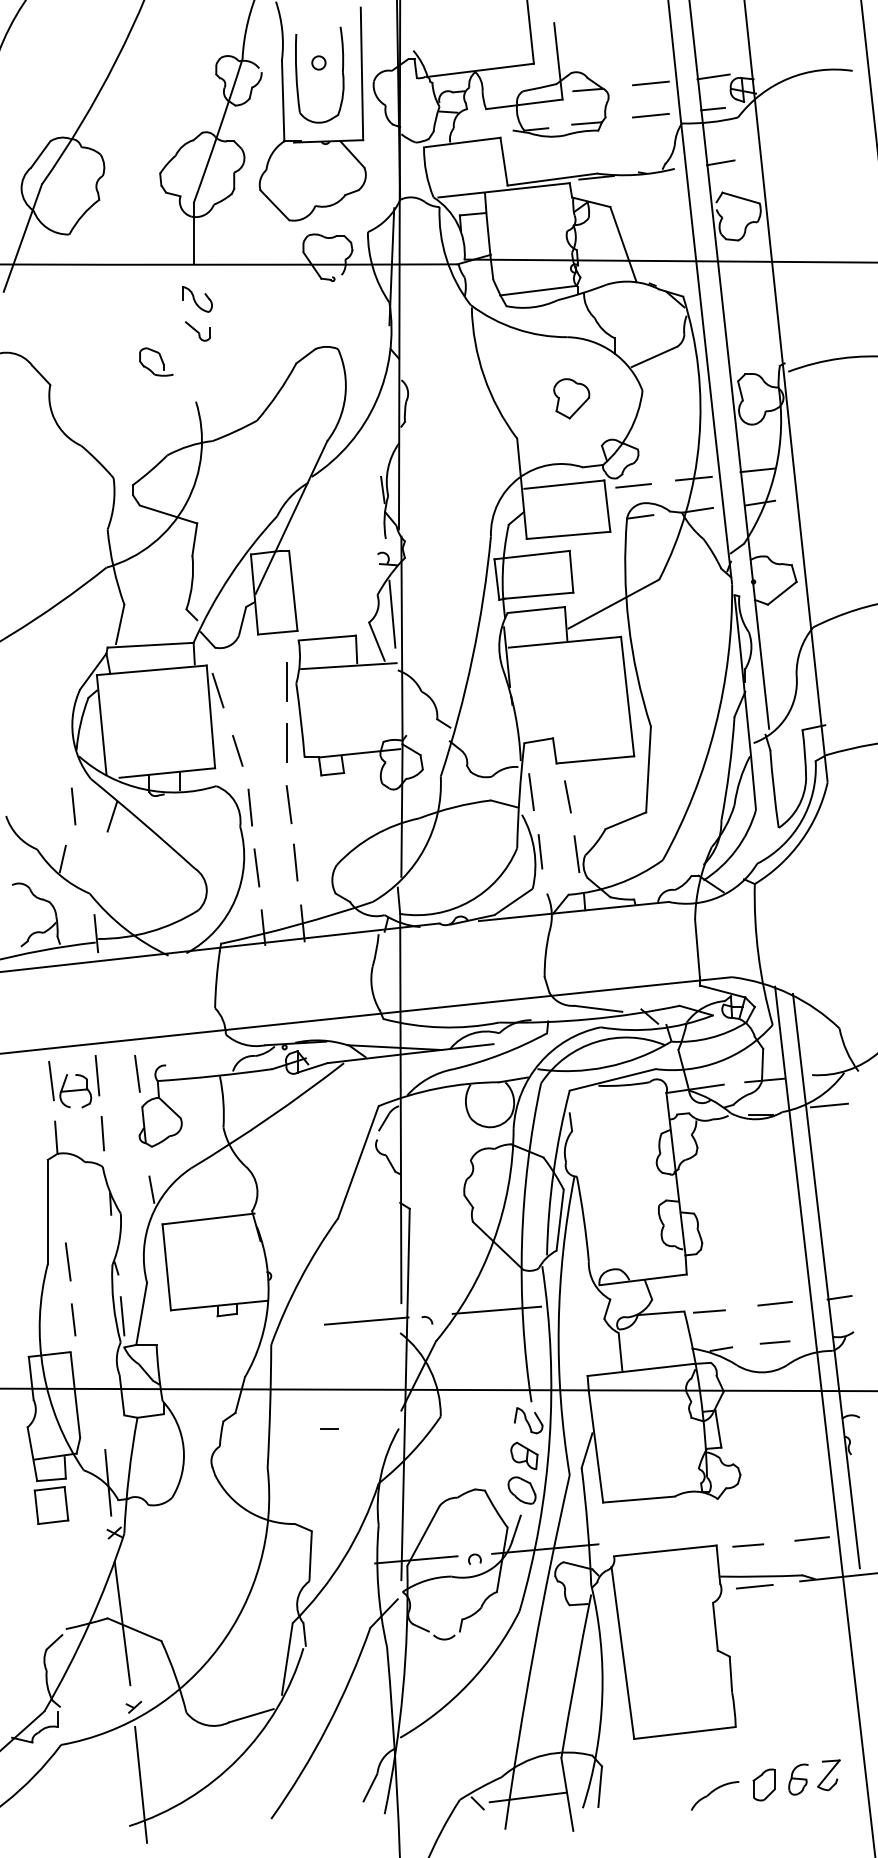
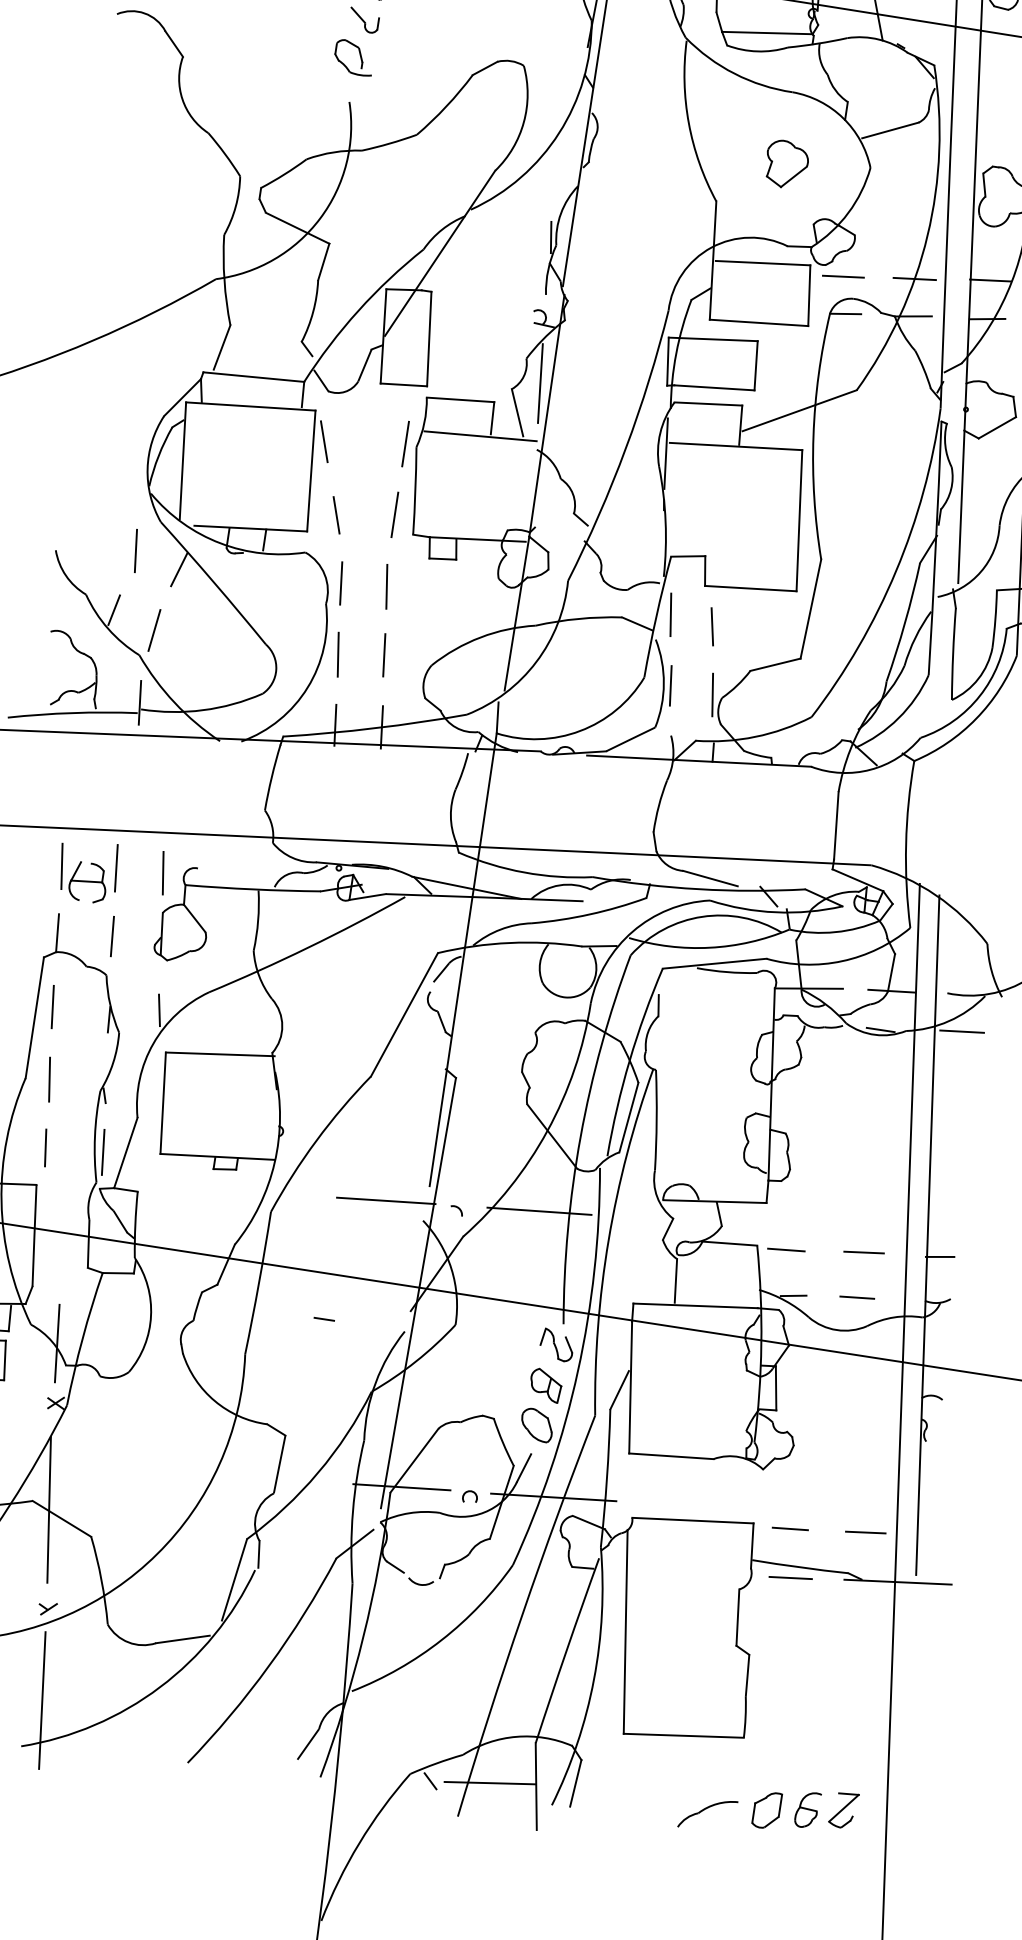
part: (156, 361) -> (354, 57), moved
line: (98, 870) -> (153, 629), added
line: (61, 1200) -> (52, 1007), added

